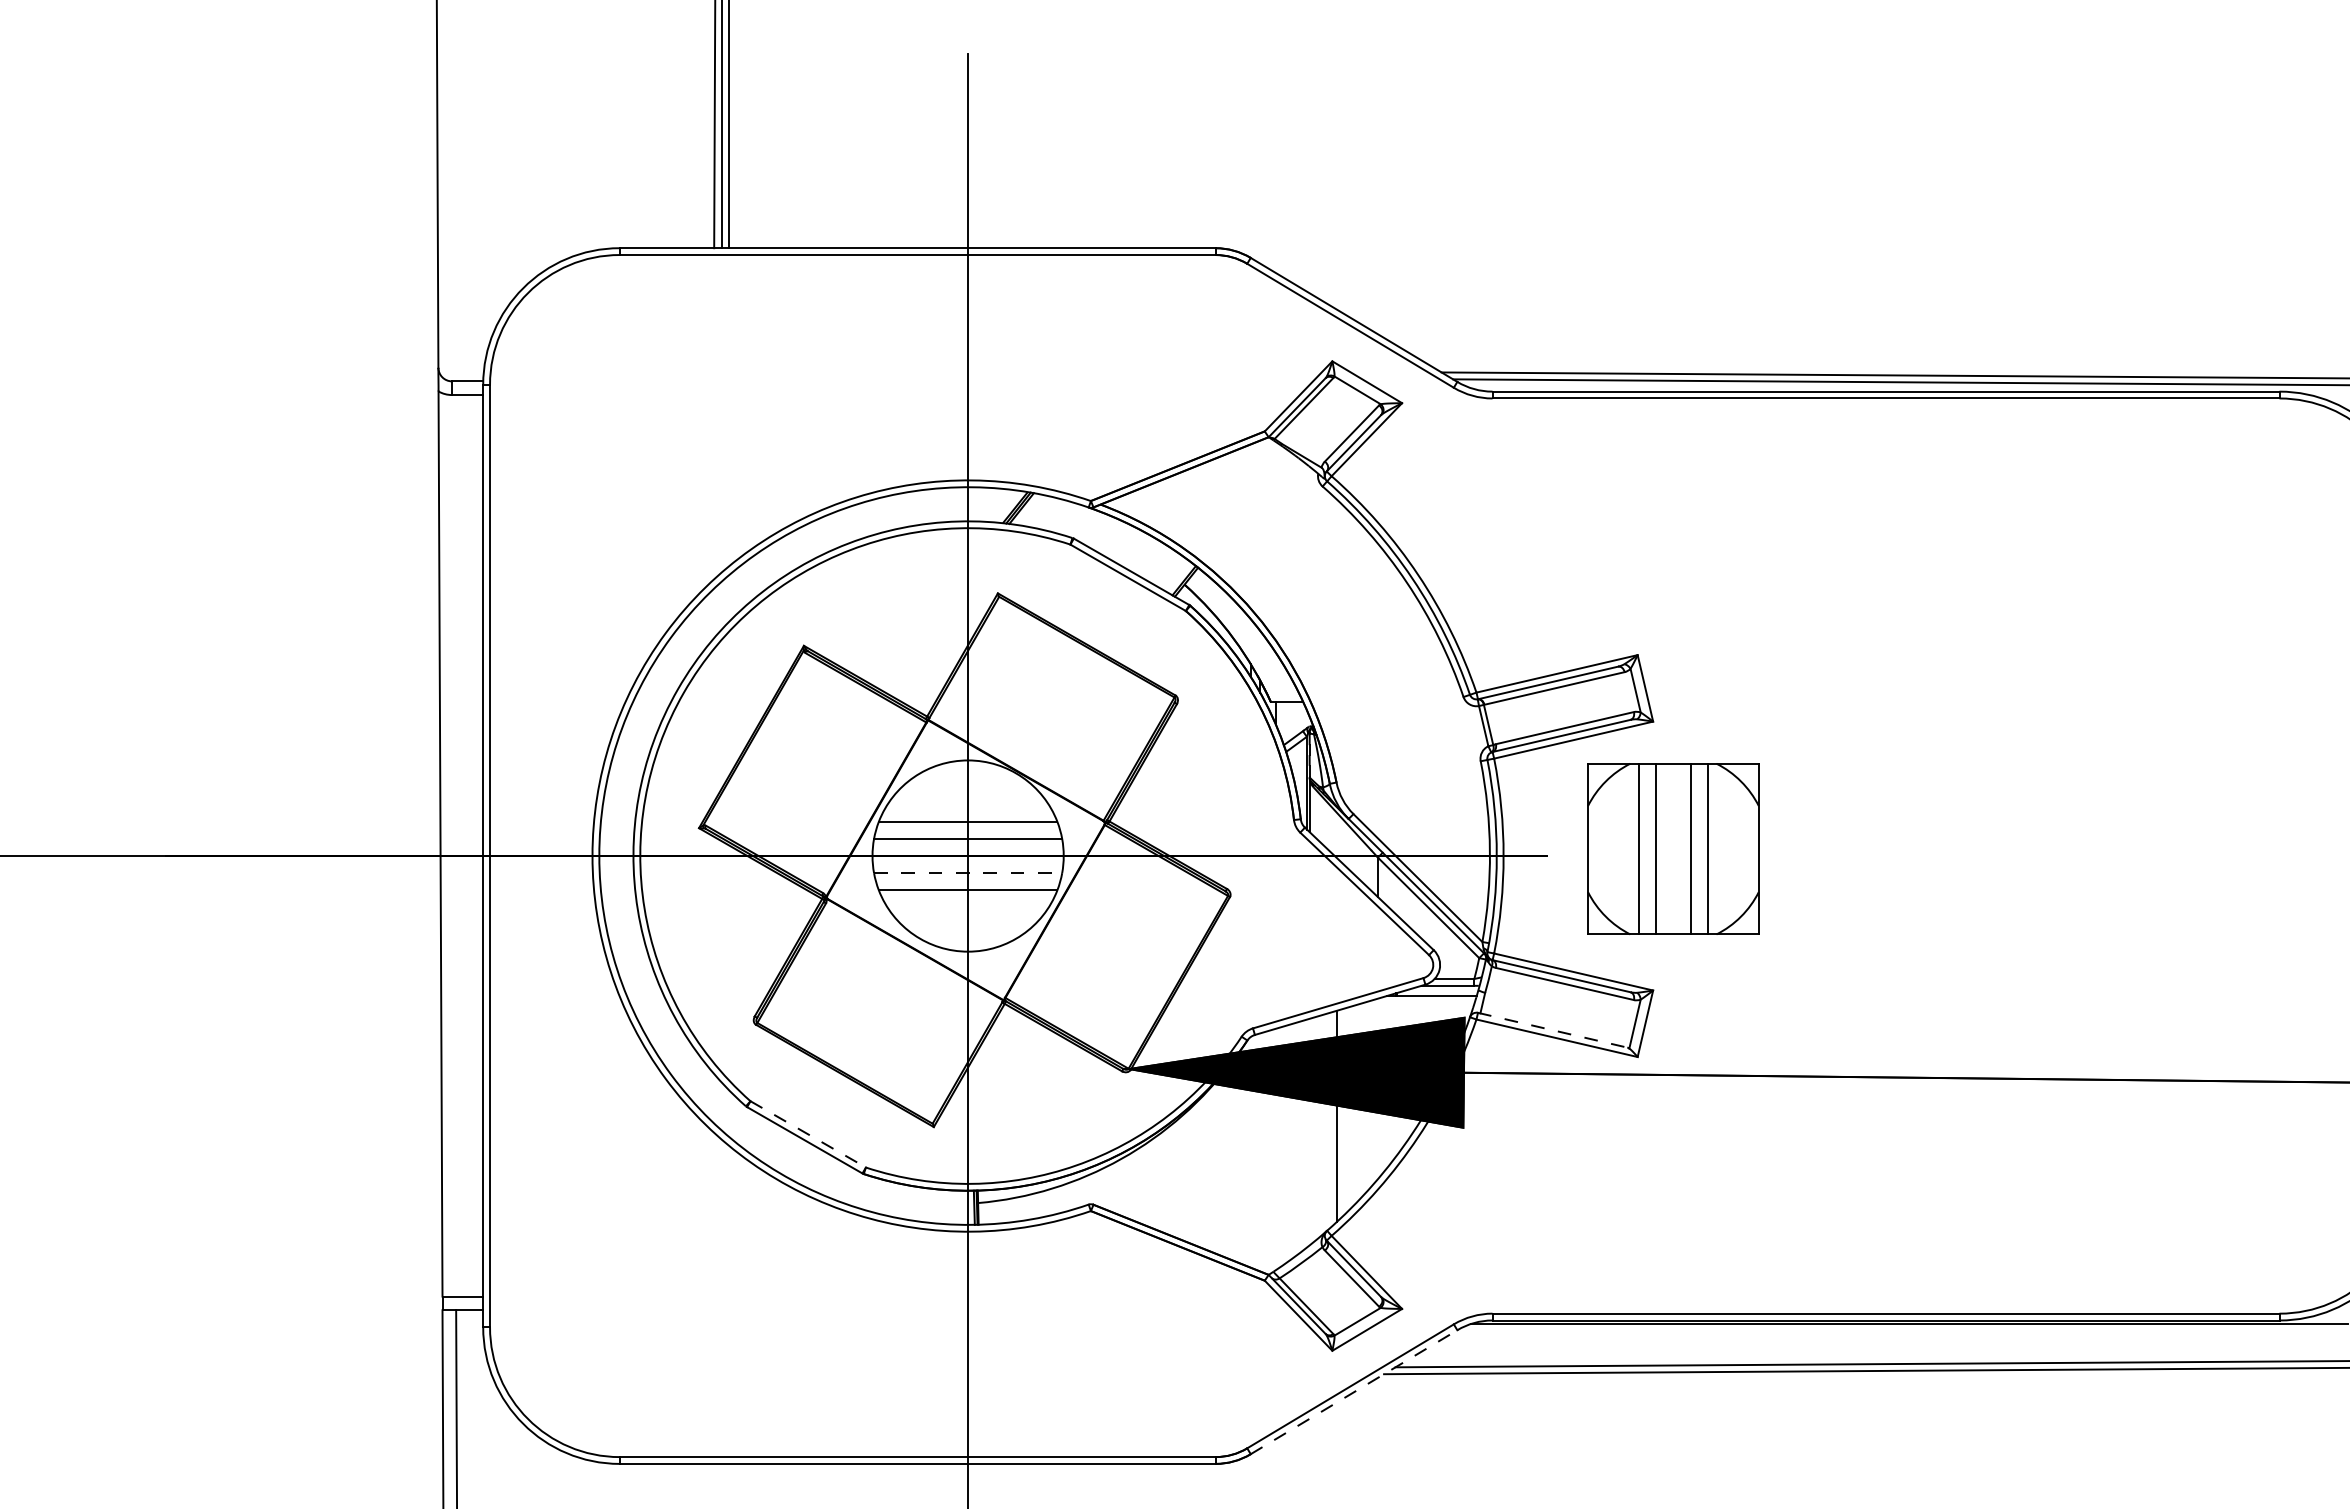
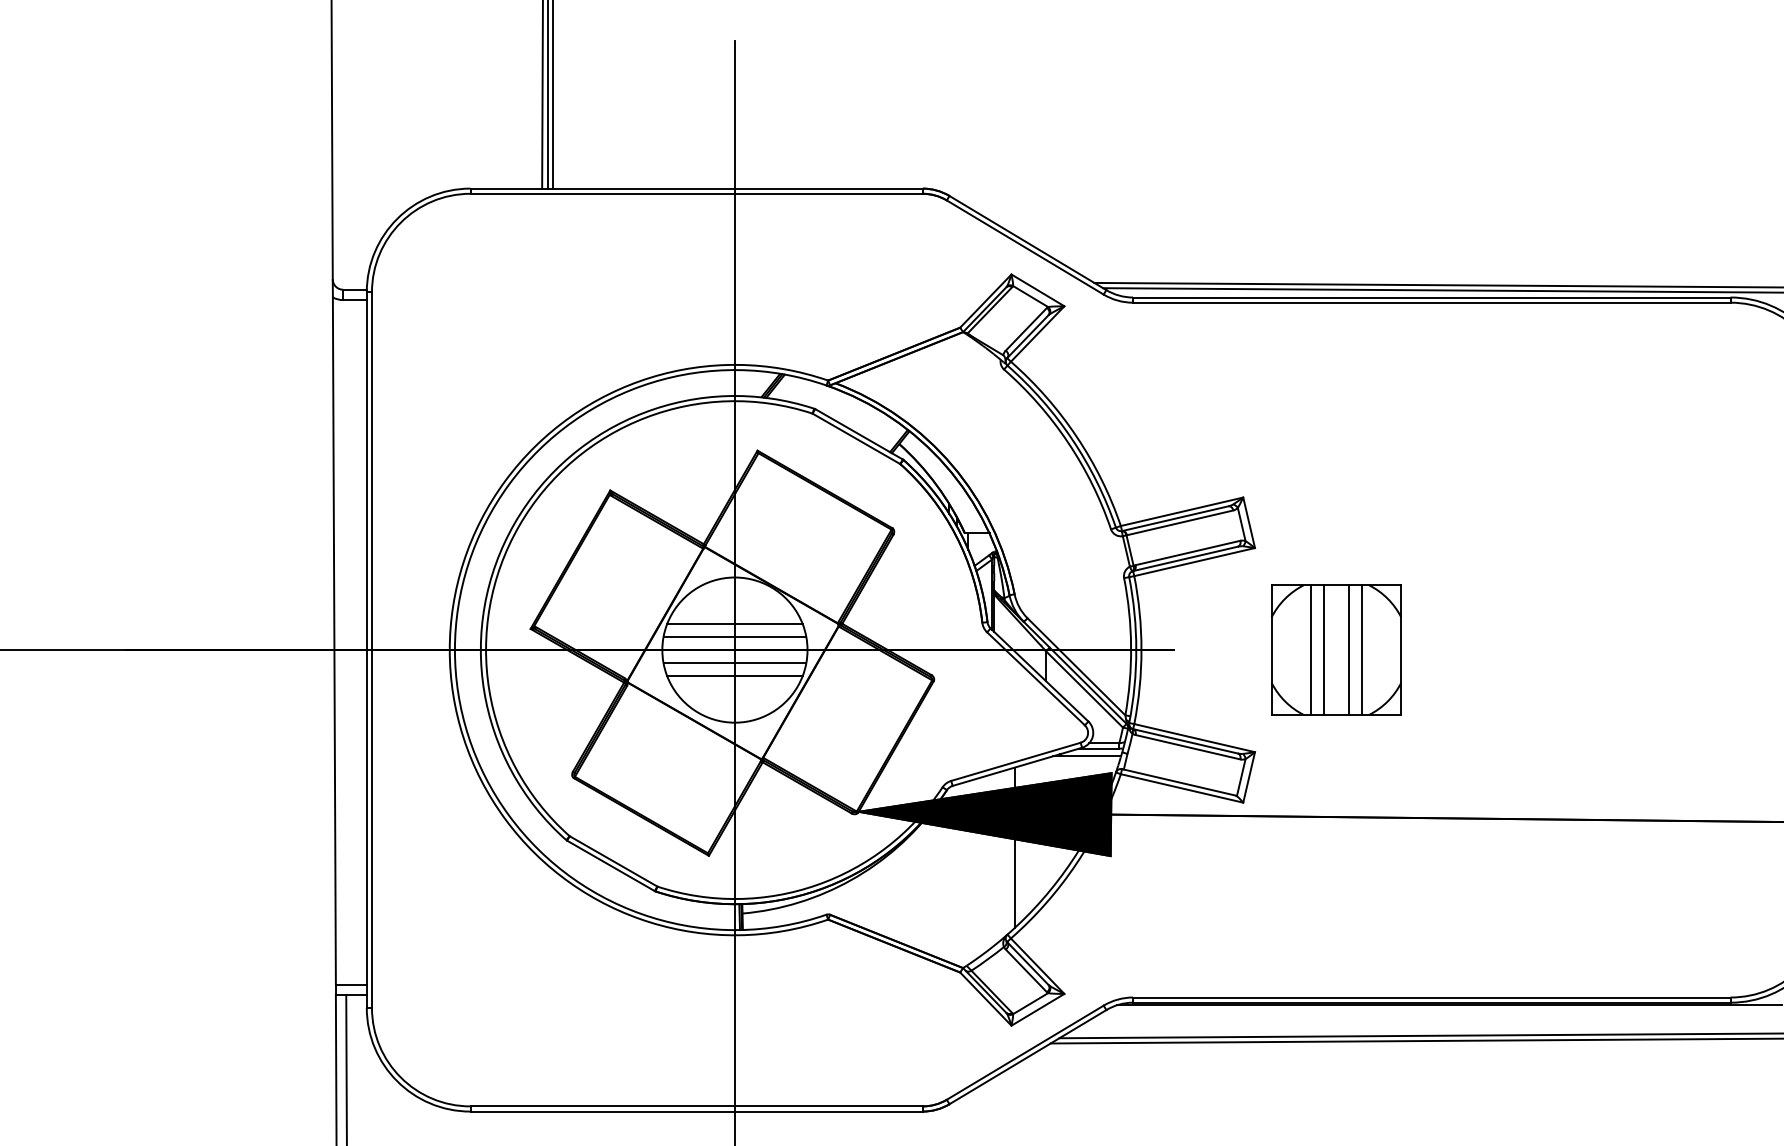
part: (1673, 848) -> (1336, 649), moved
line: (968, 873) -> (735, 663), dashed -> solid
line: (1552, 1030) -> (1178, 782), dashed -> solid
line: (808, 1134) -> (613, 861), dashed -> solid
line: (1354, 1391) -> (1028, 1056), dashed -> solid

